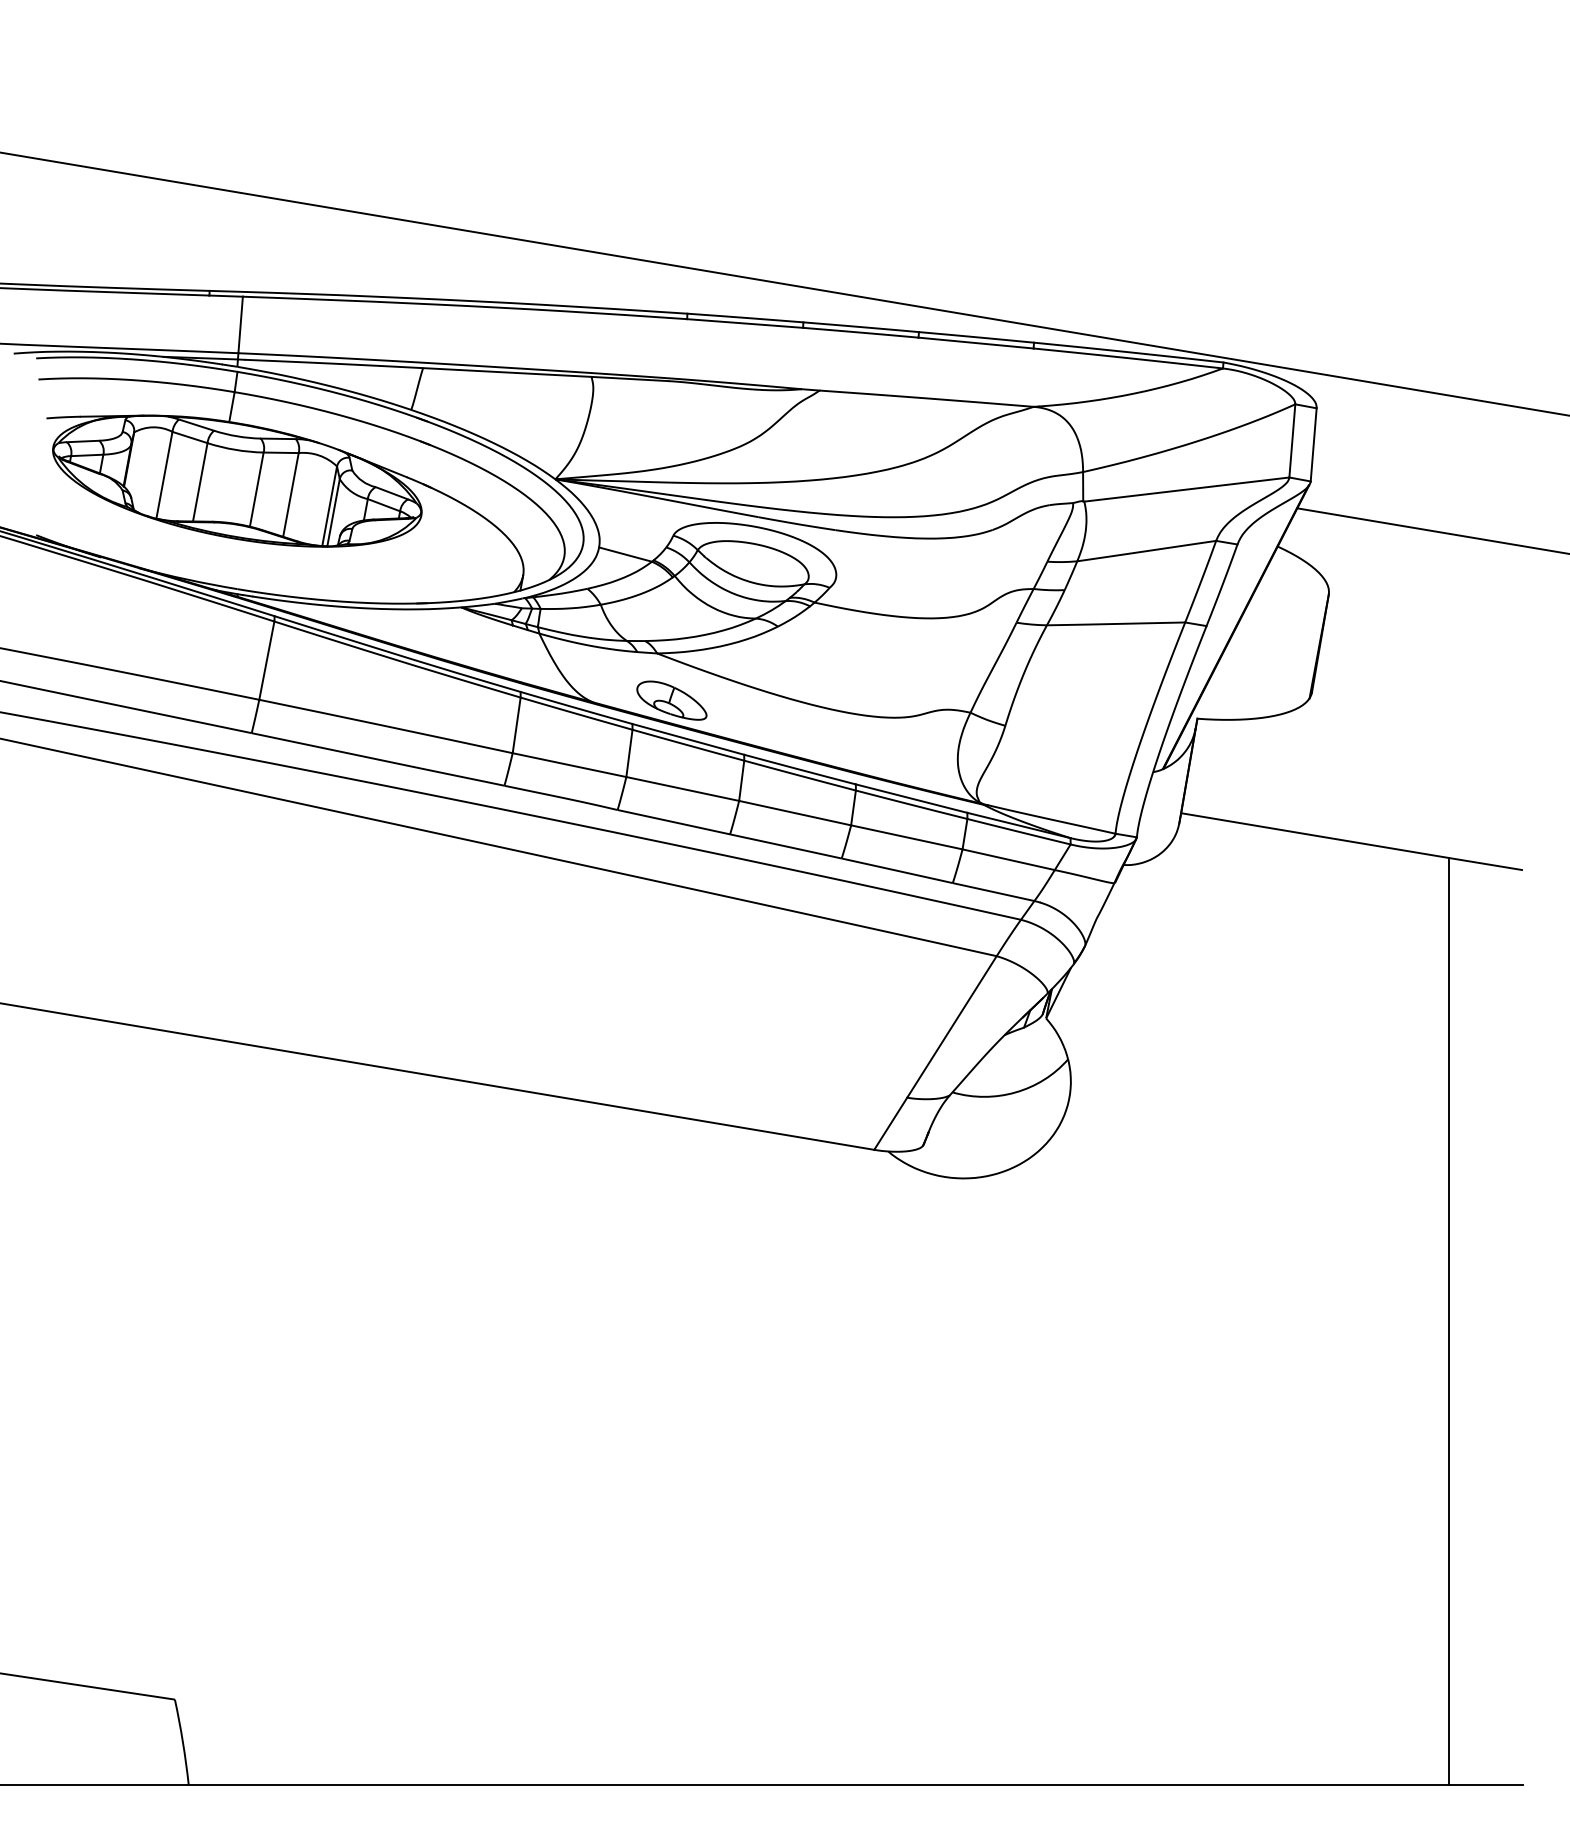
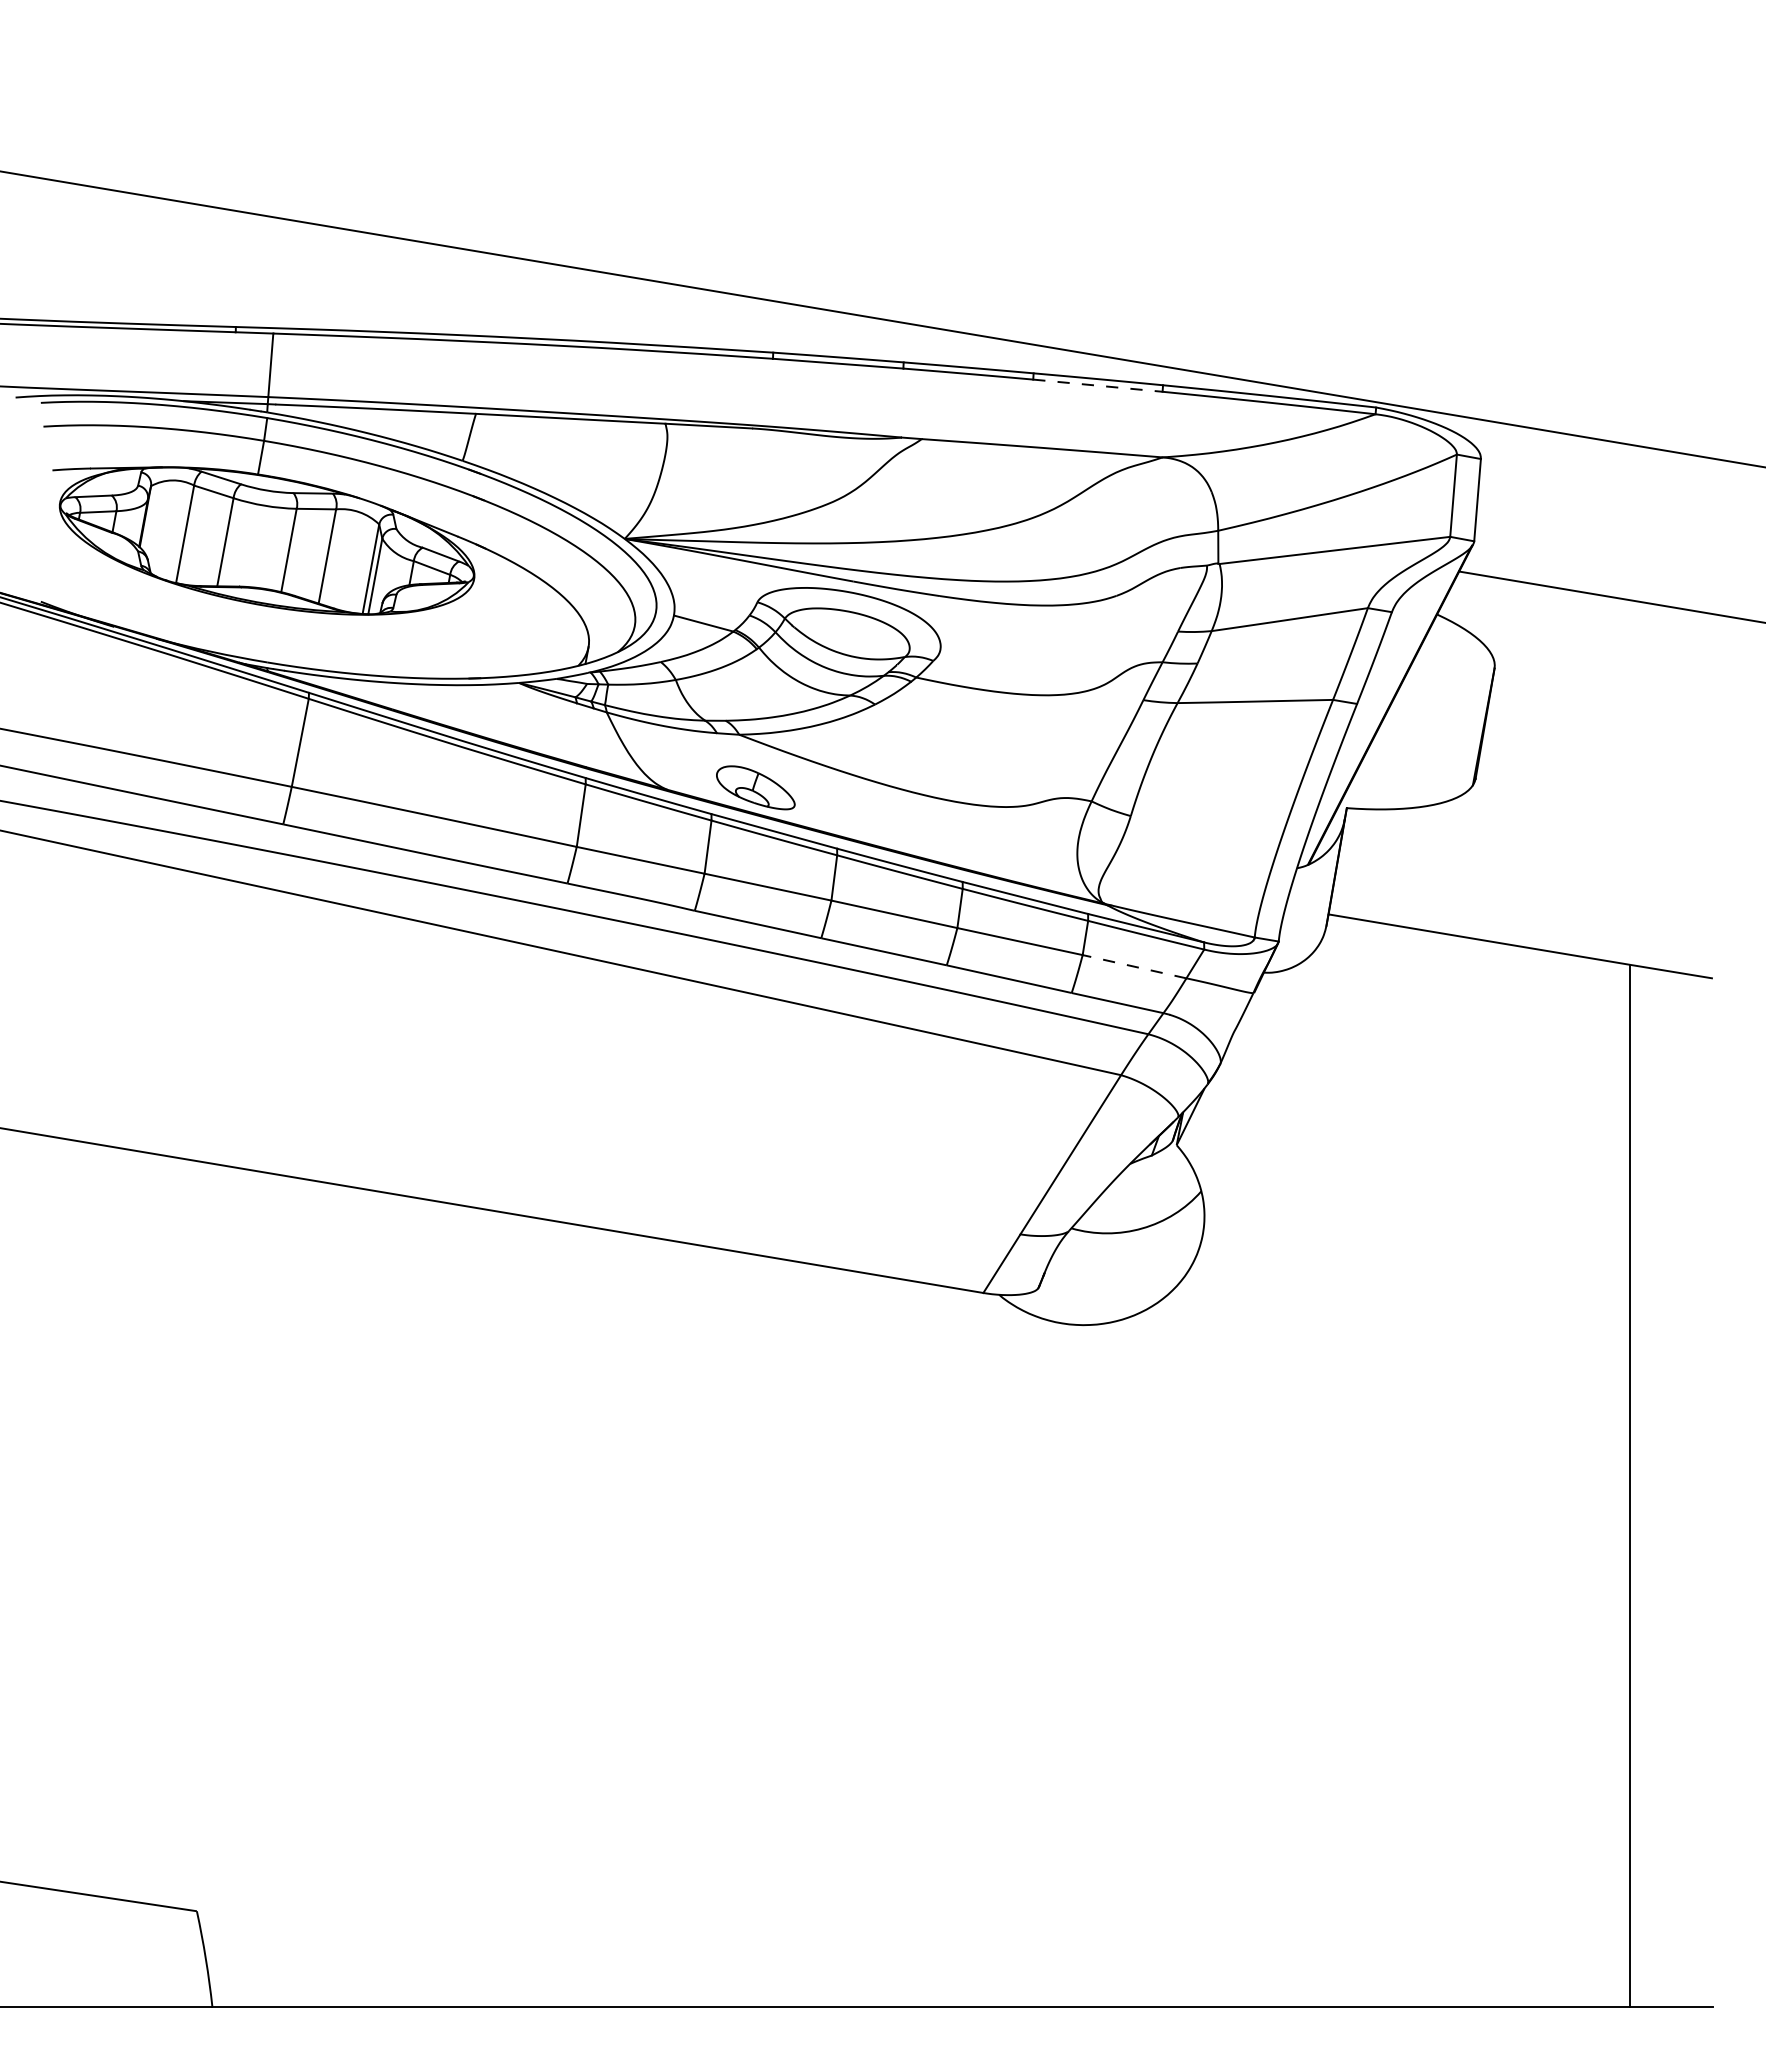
line: (975, 342) -> (1097, 385), solid -> dashed
line: (1008, 859) -> (1134, 966), solid -> dashed

